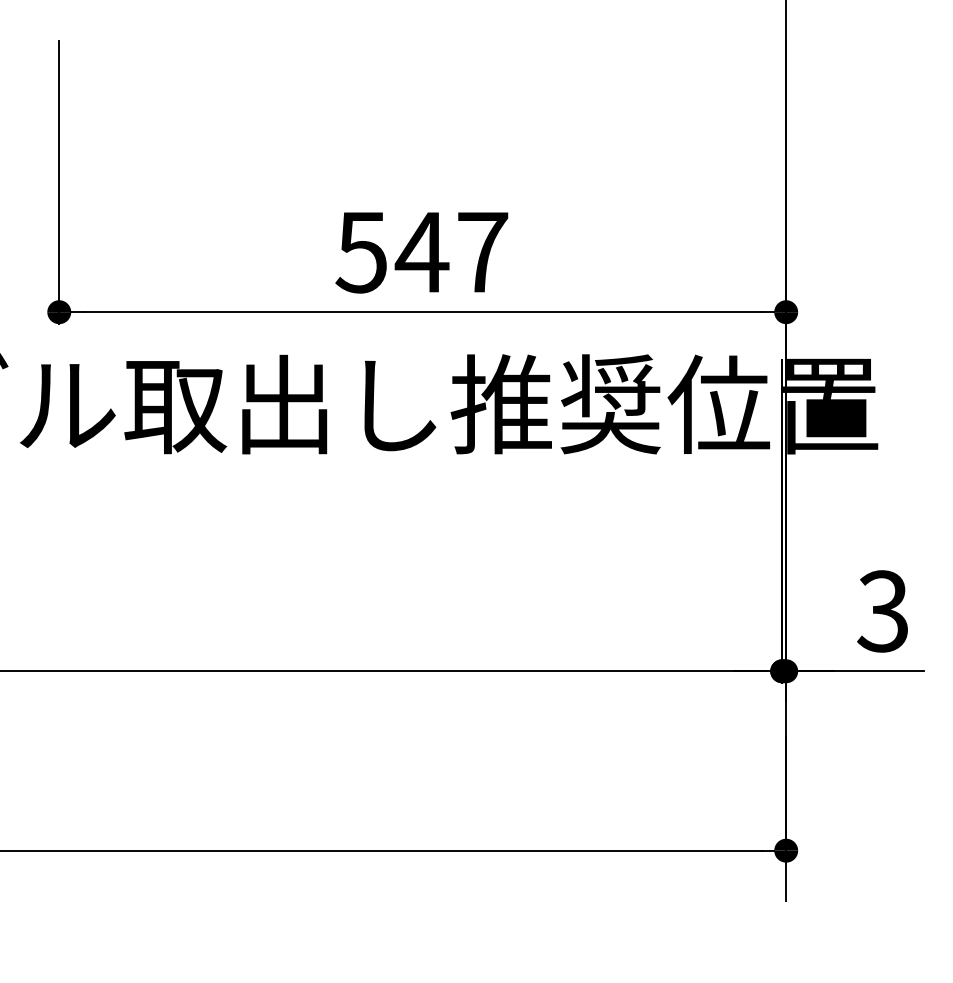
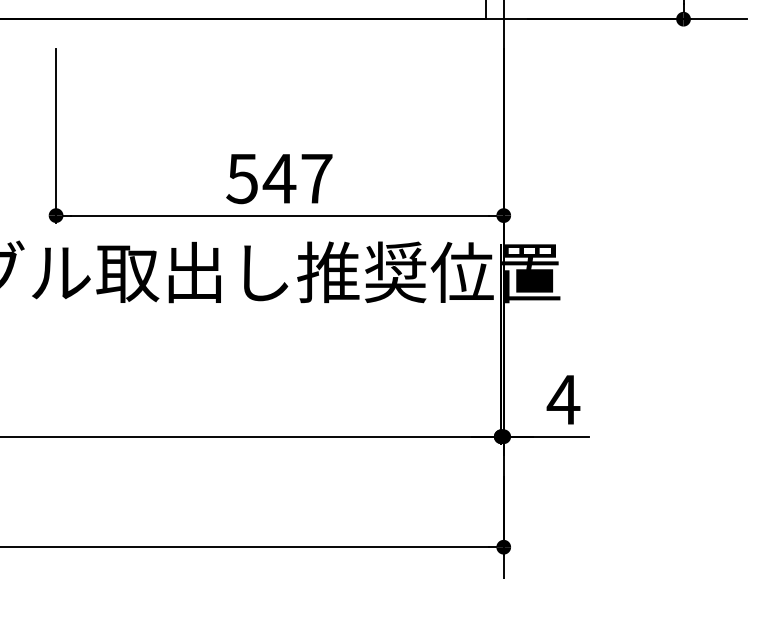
text: (883, 610) -> (563, 399), 3 -> 4

